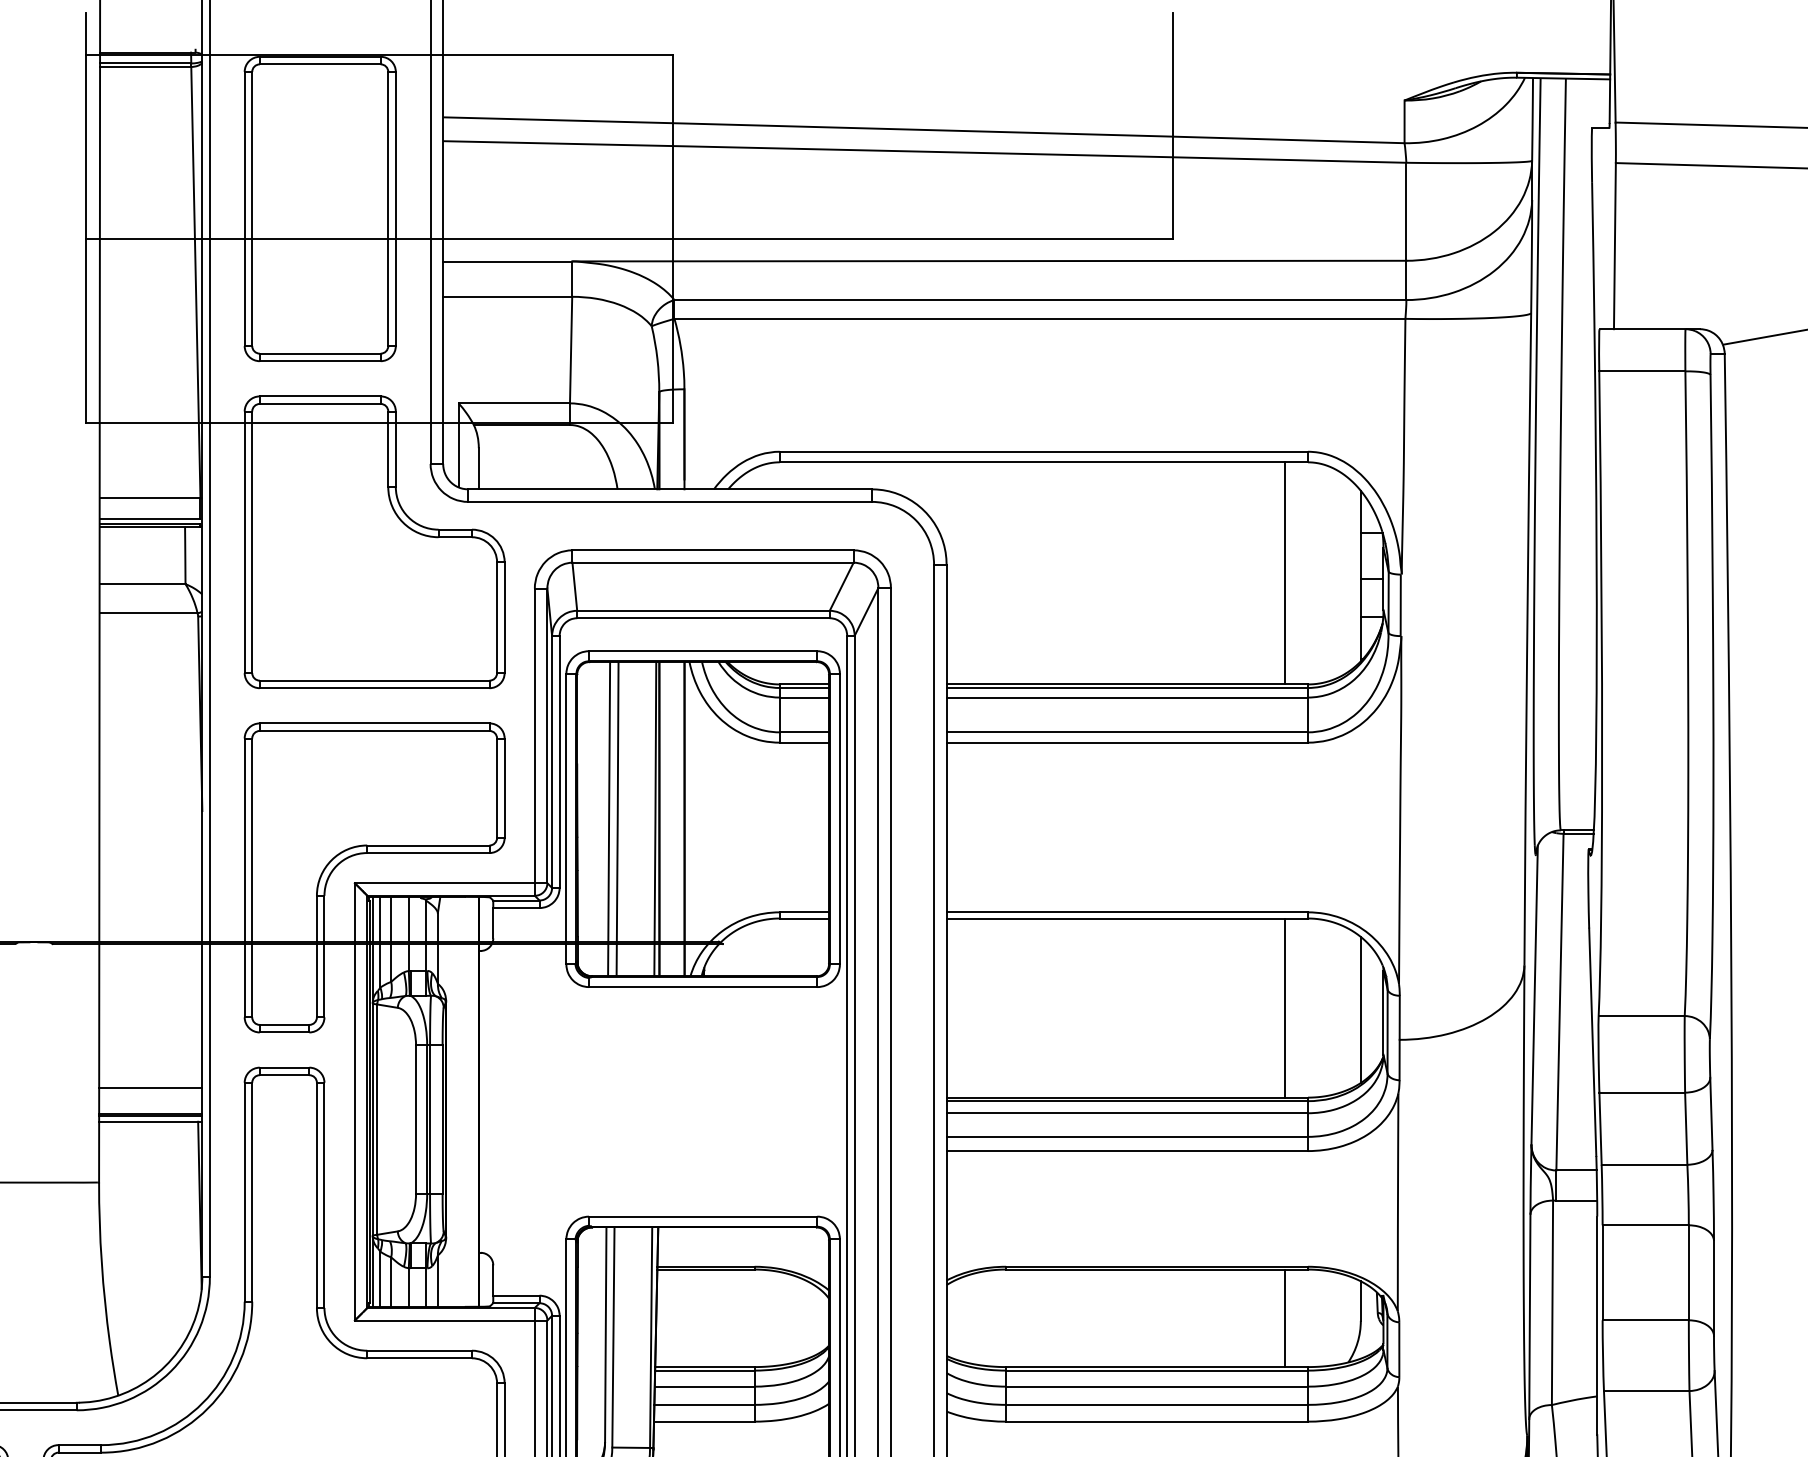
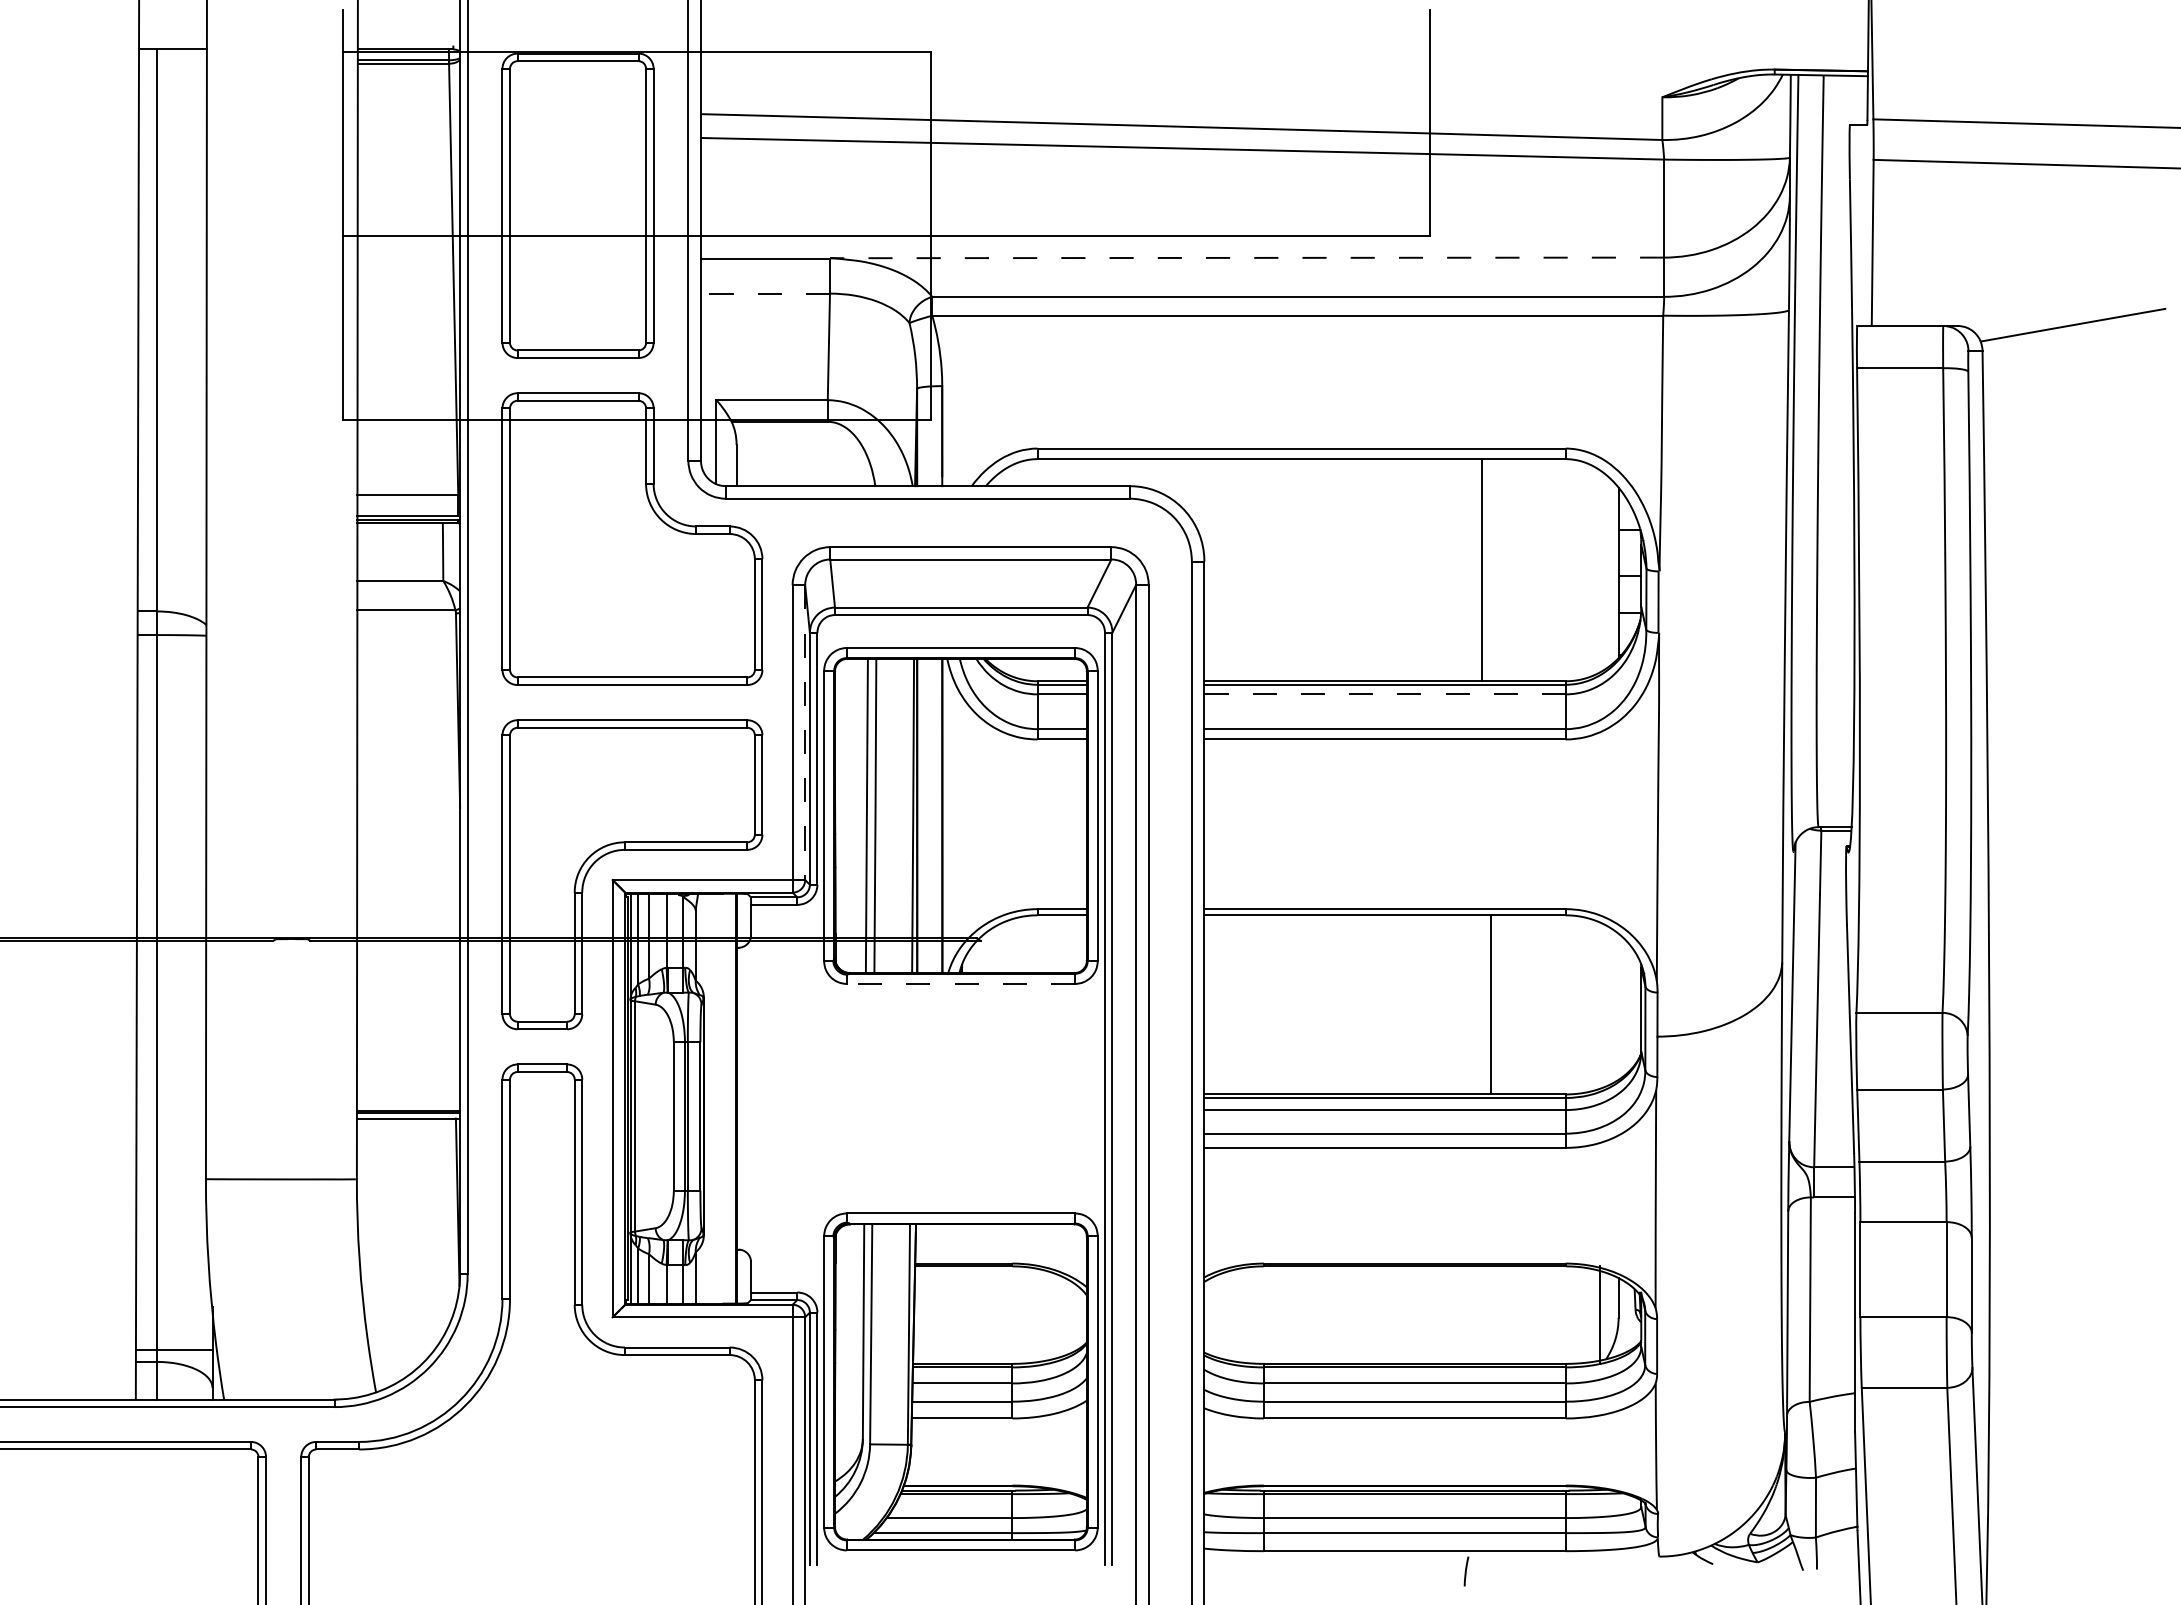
line: (988, 260) -> (1246, 257), solid -> dashed
line: (507, 296) -> (765, 293), solid -> dashed
line: (1285, 573) -> (1482, 570), moved
line: (1127, 697) -> (1385, 694), solid -> dashed
line: (547, 736) -> (805, 733), solid -> dashed
line: (702, 986) -> (960, 983), solid -> dashed
line: (1285, 1007) -> (1491, 1004), moved
line: (1360, 1009) -> (1618, 1006), removed
line: (150, 1087) -> (408, 1084), removed
line: (1285, 1317) -> (1600, 1314), moved

